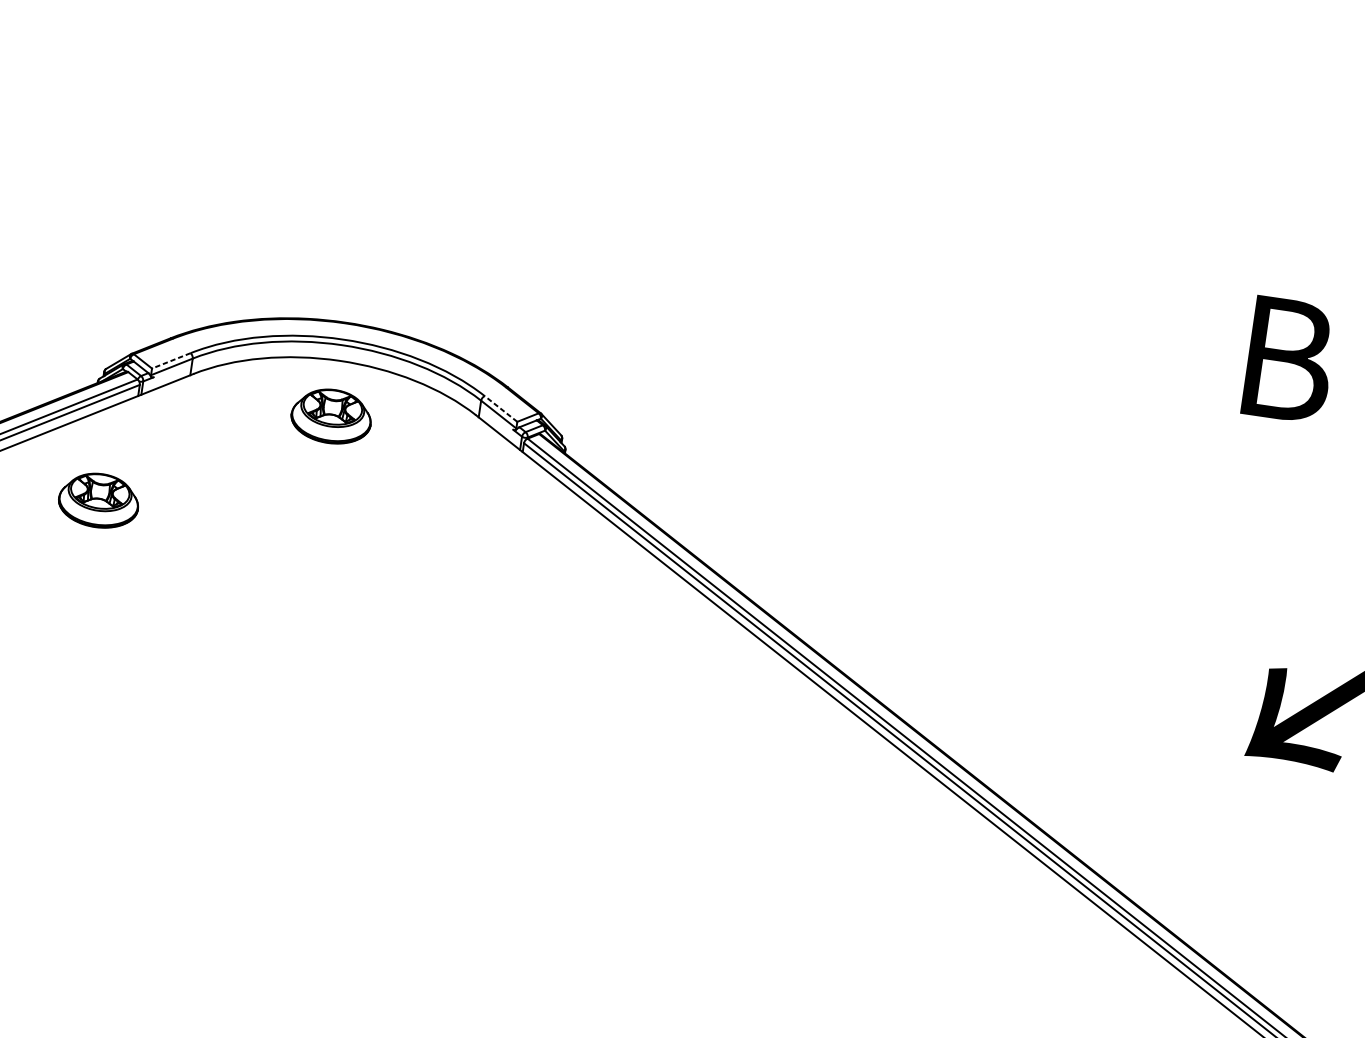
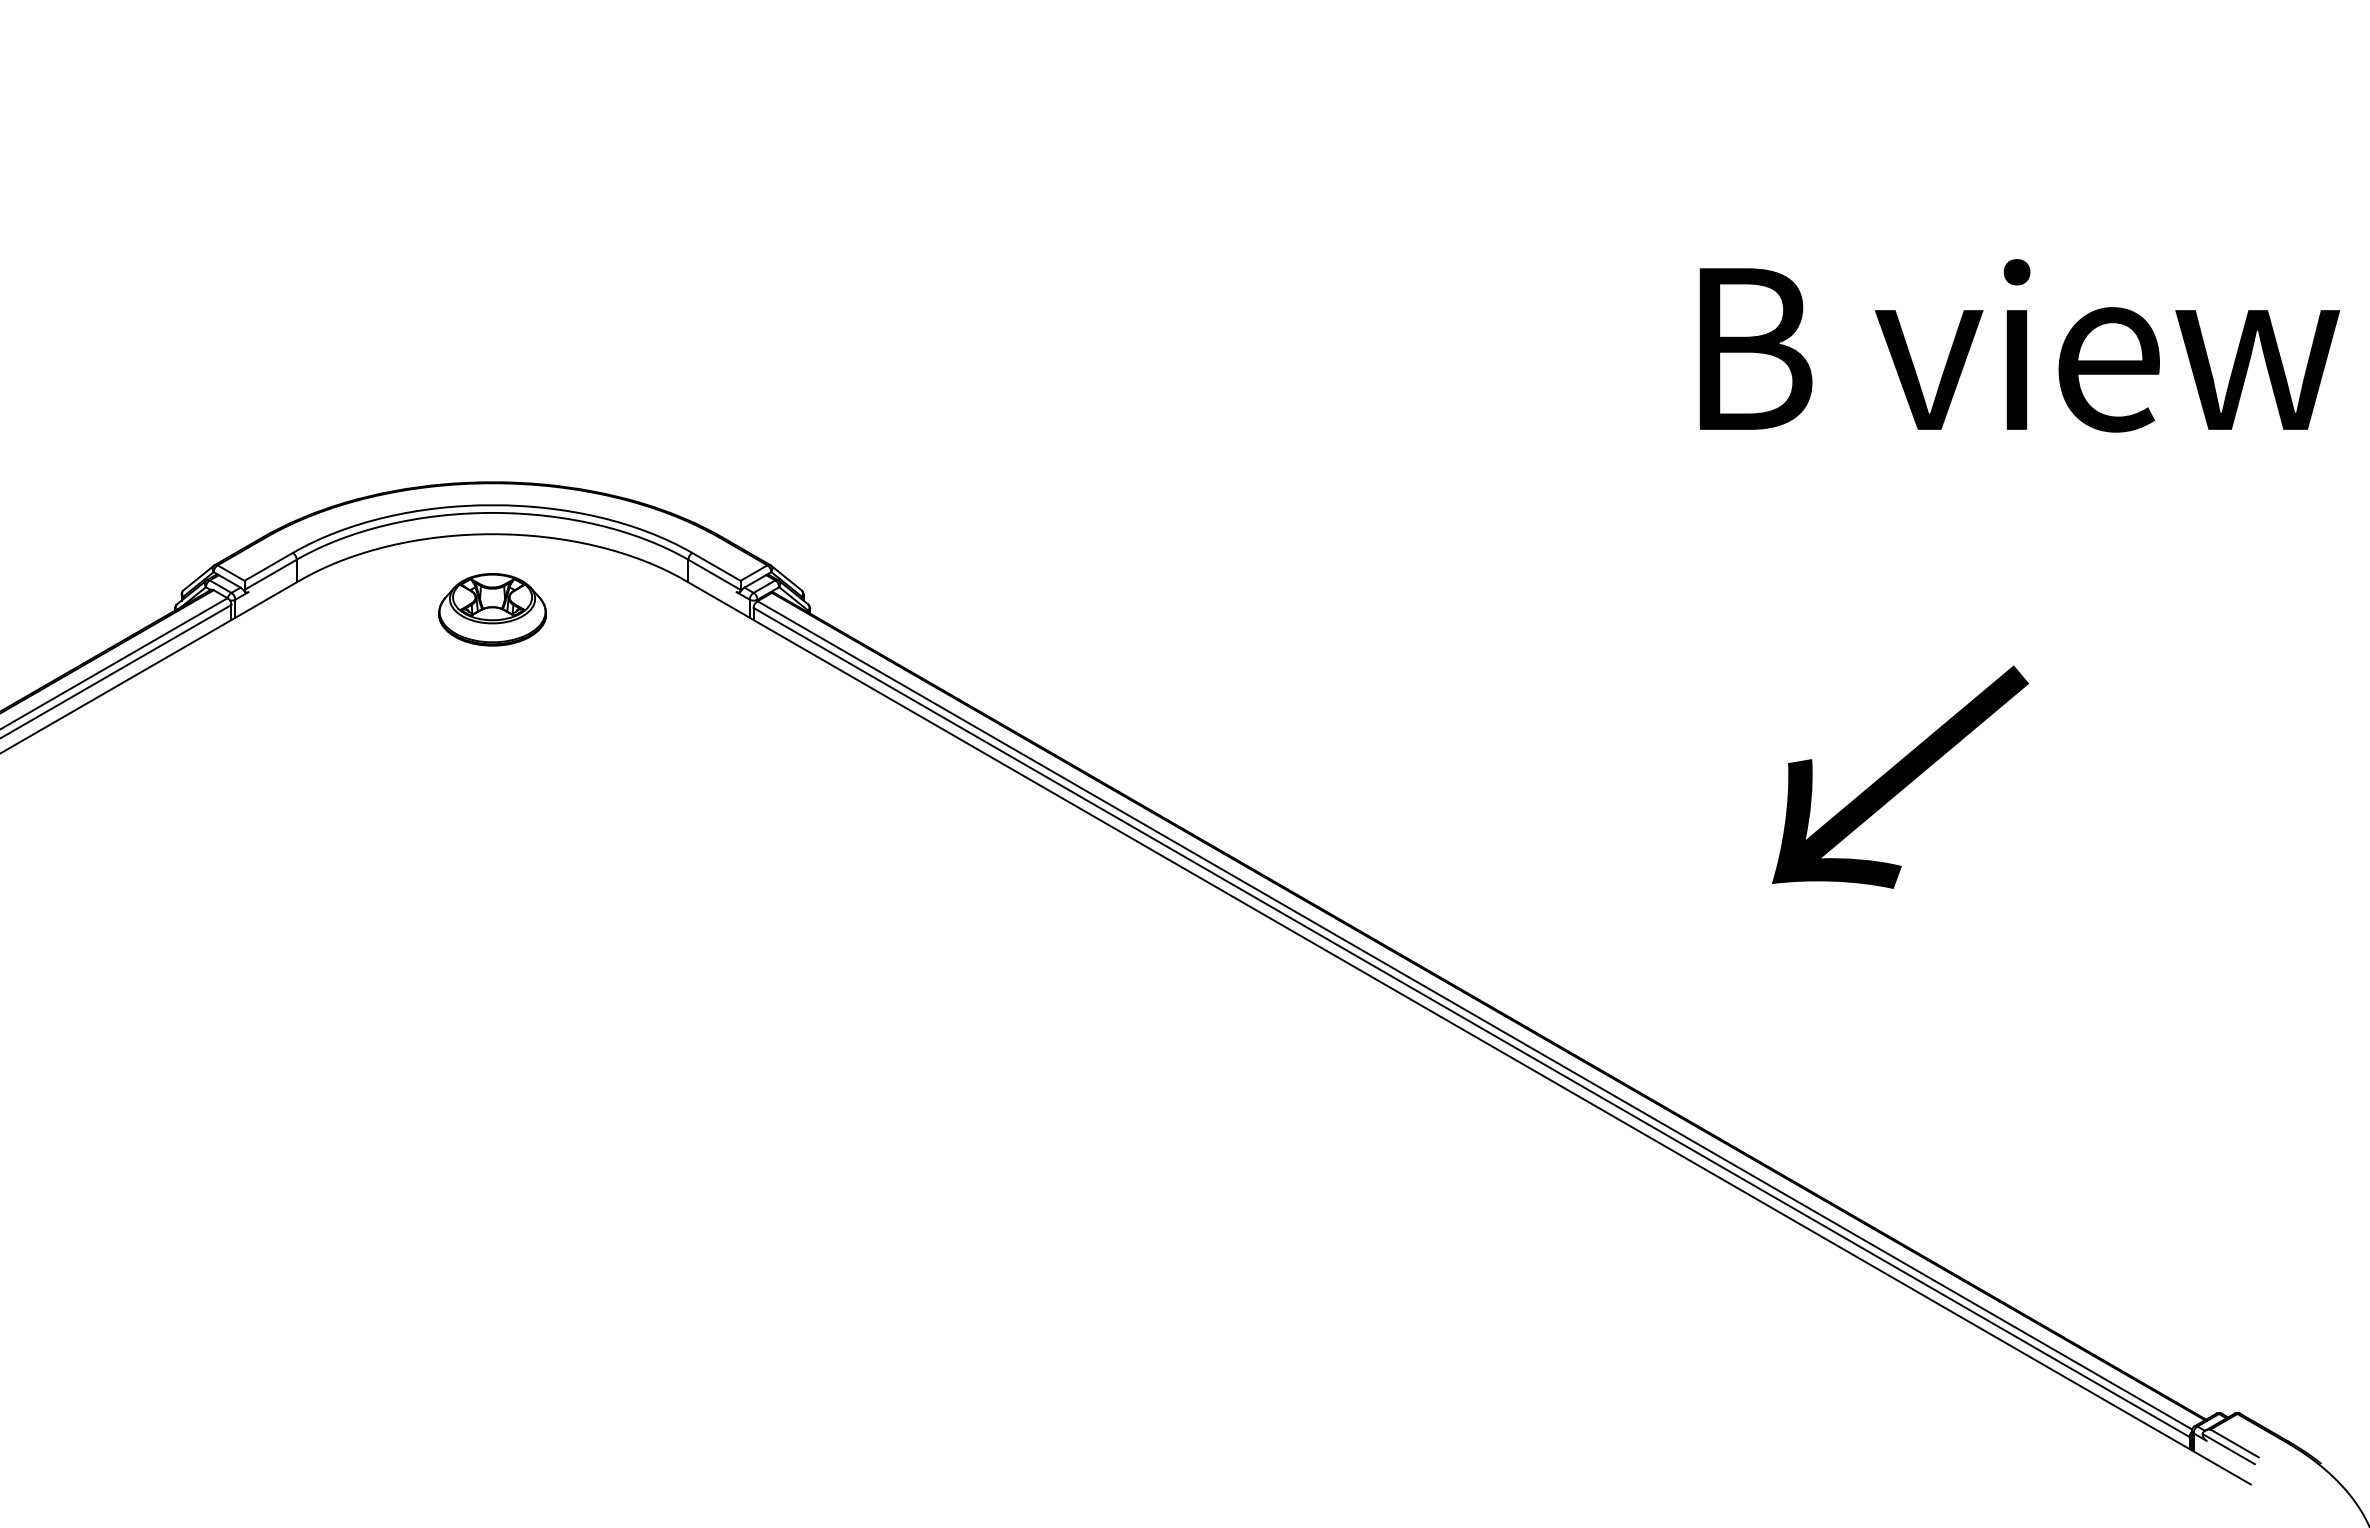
line: (171, 360) -> (268, 566), dashed -> solid
line: (501, 408) -> (716, 566), dashed -> solid
part: (98, 500) -> (199, 766), removed

